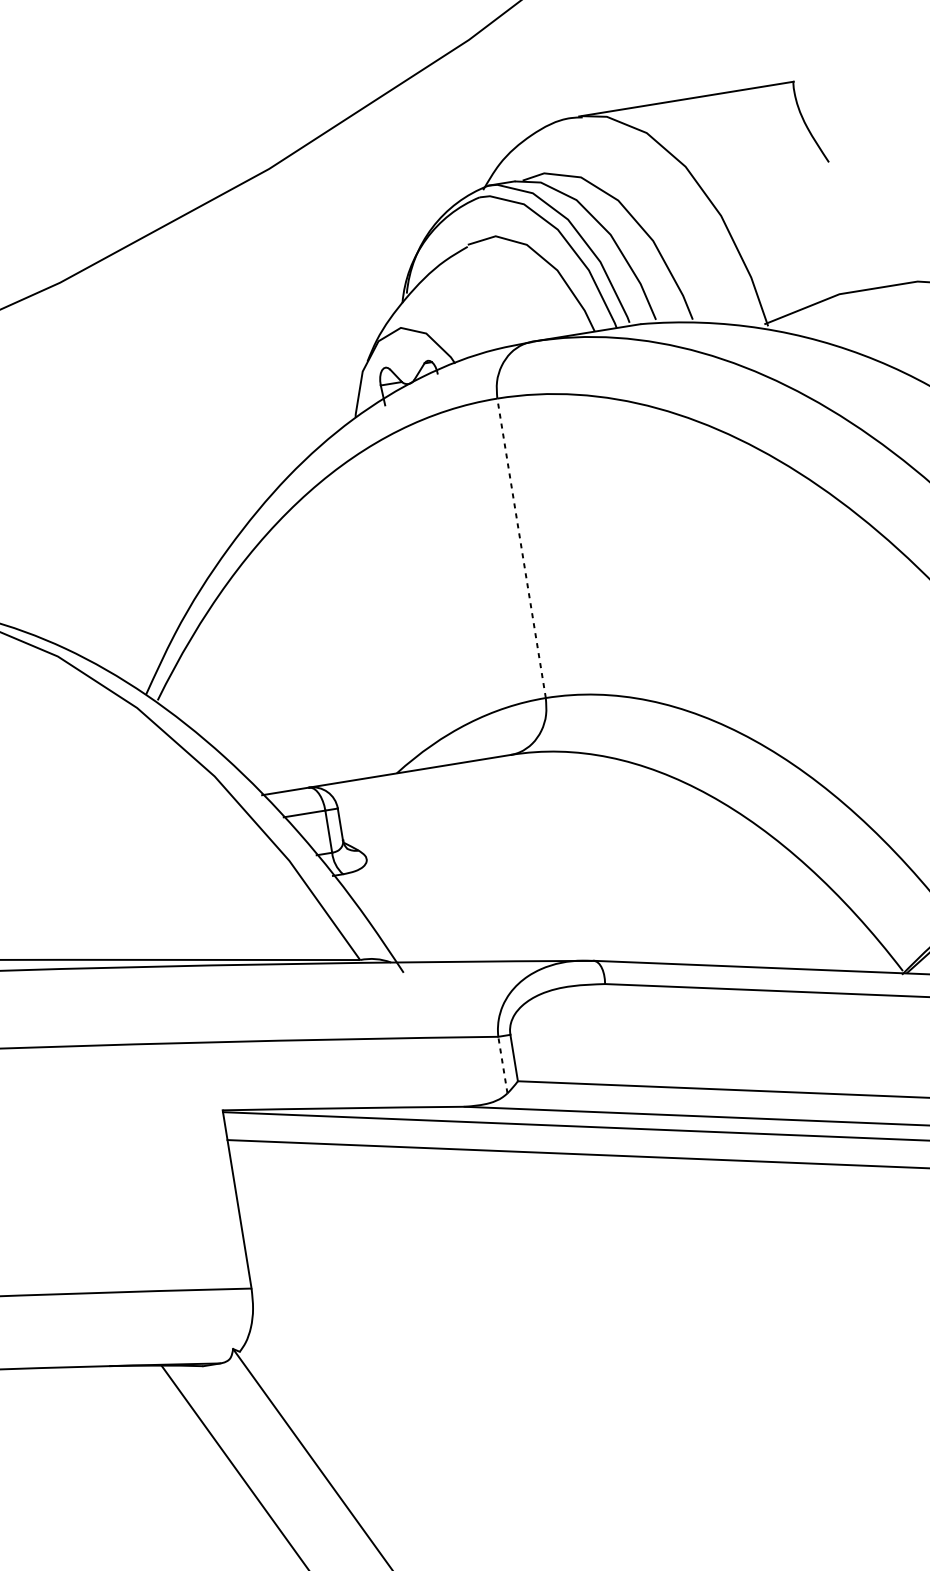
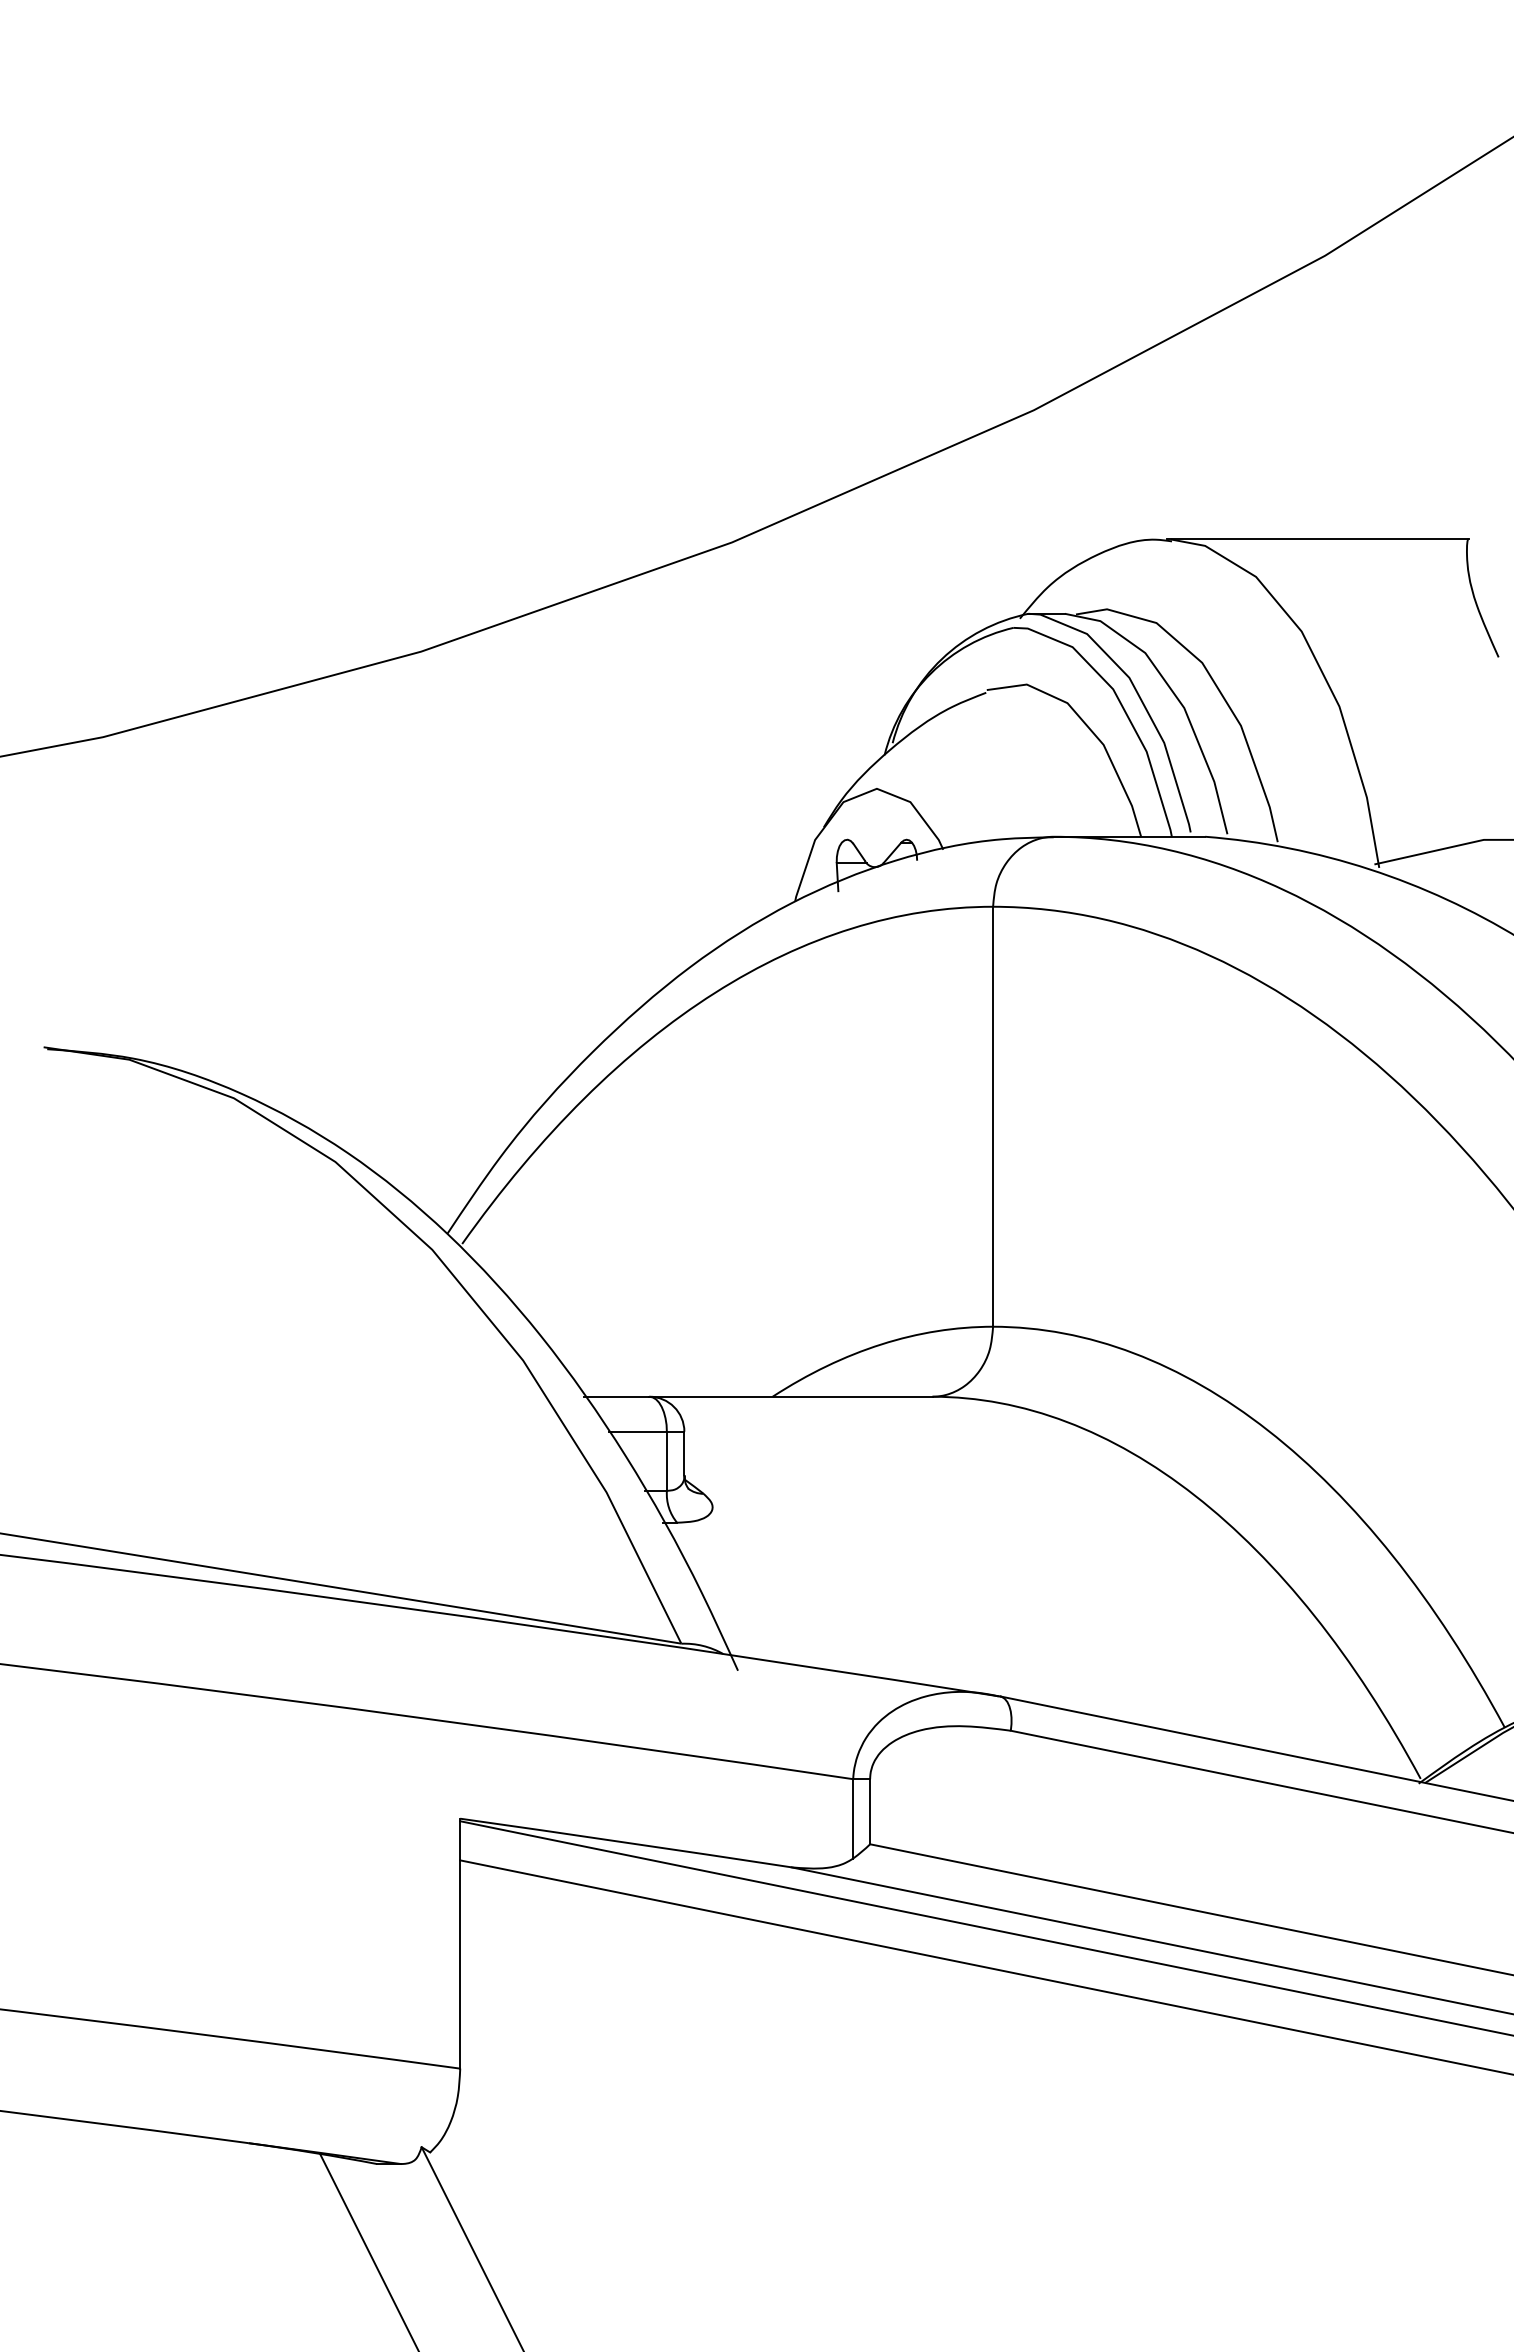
line: (521, 548) -> (993, 1116), dashed -> solid
line: (503, 1064) -> (853, 1818), dashed -> solid

